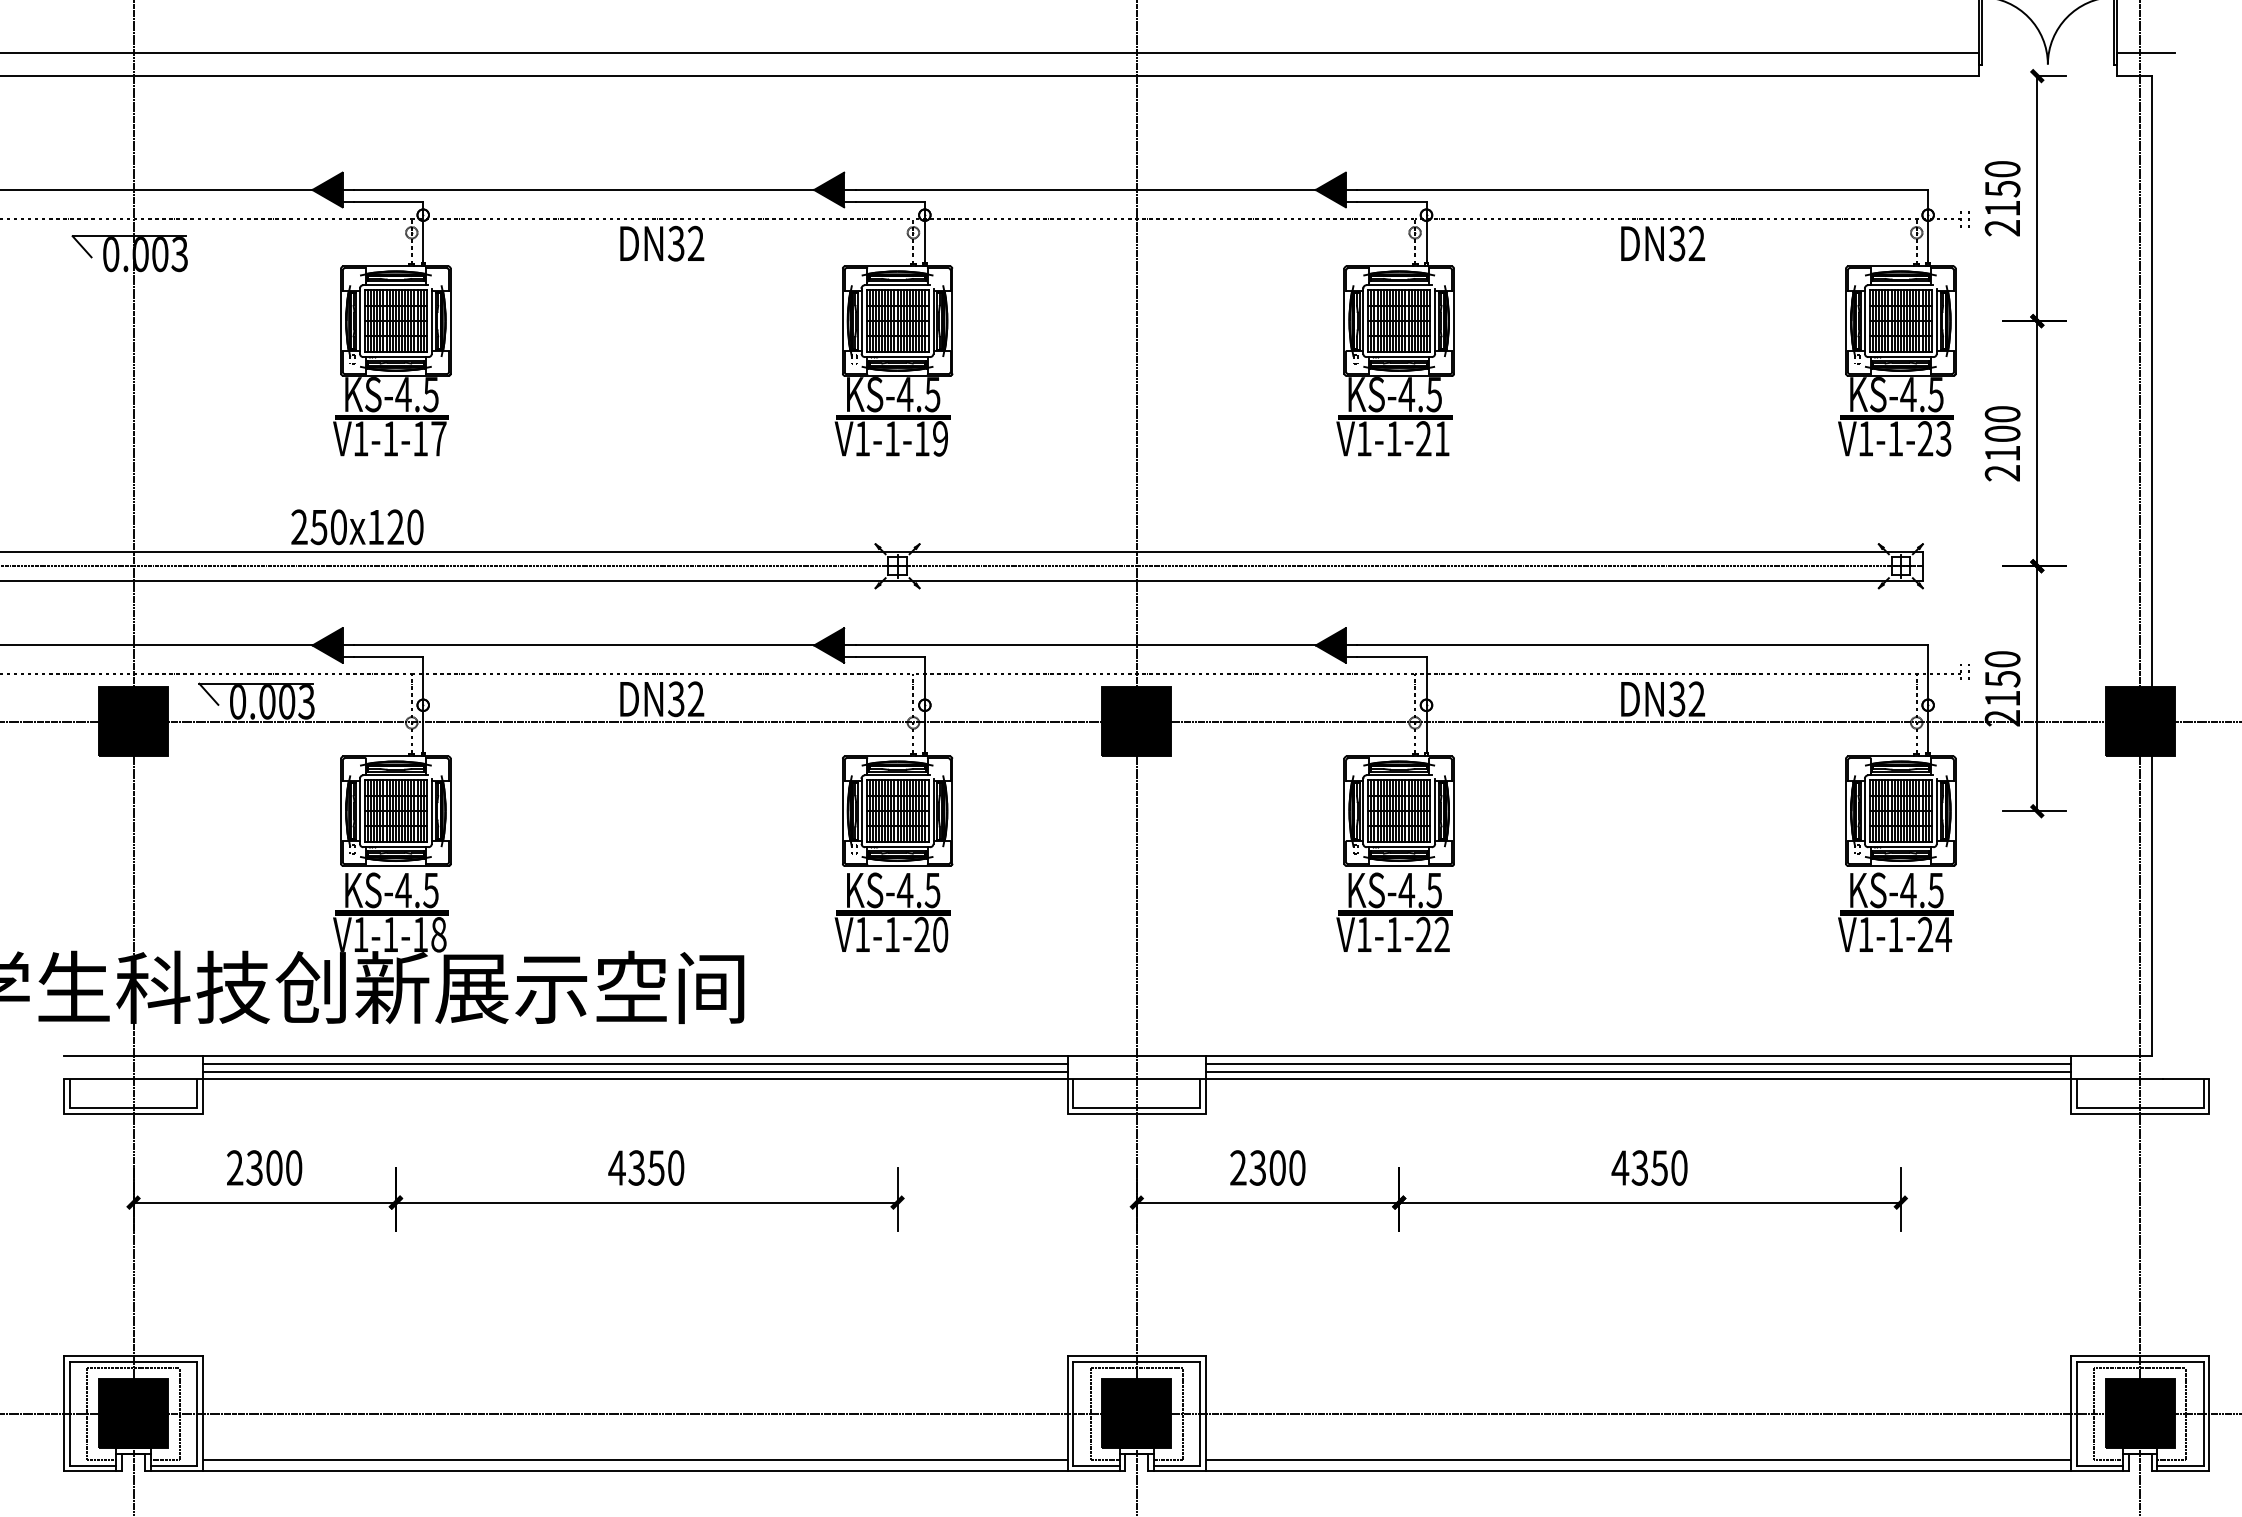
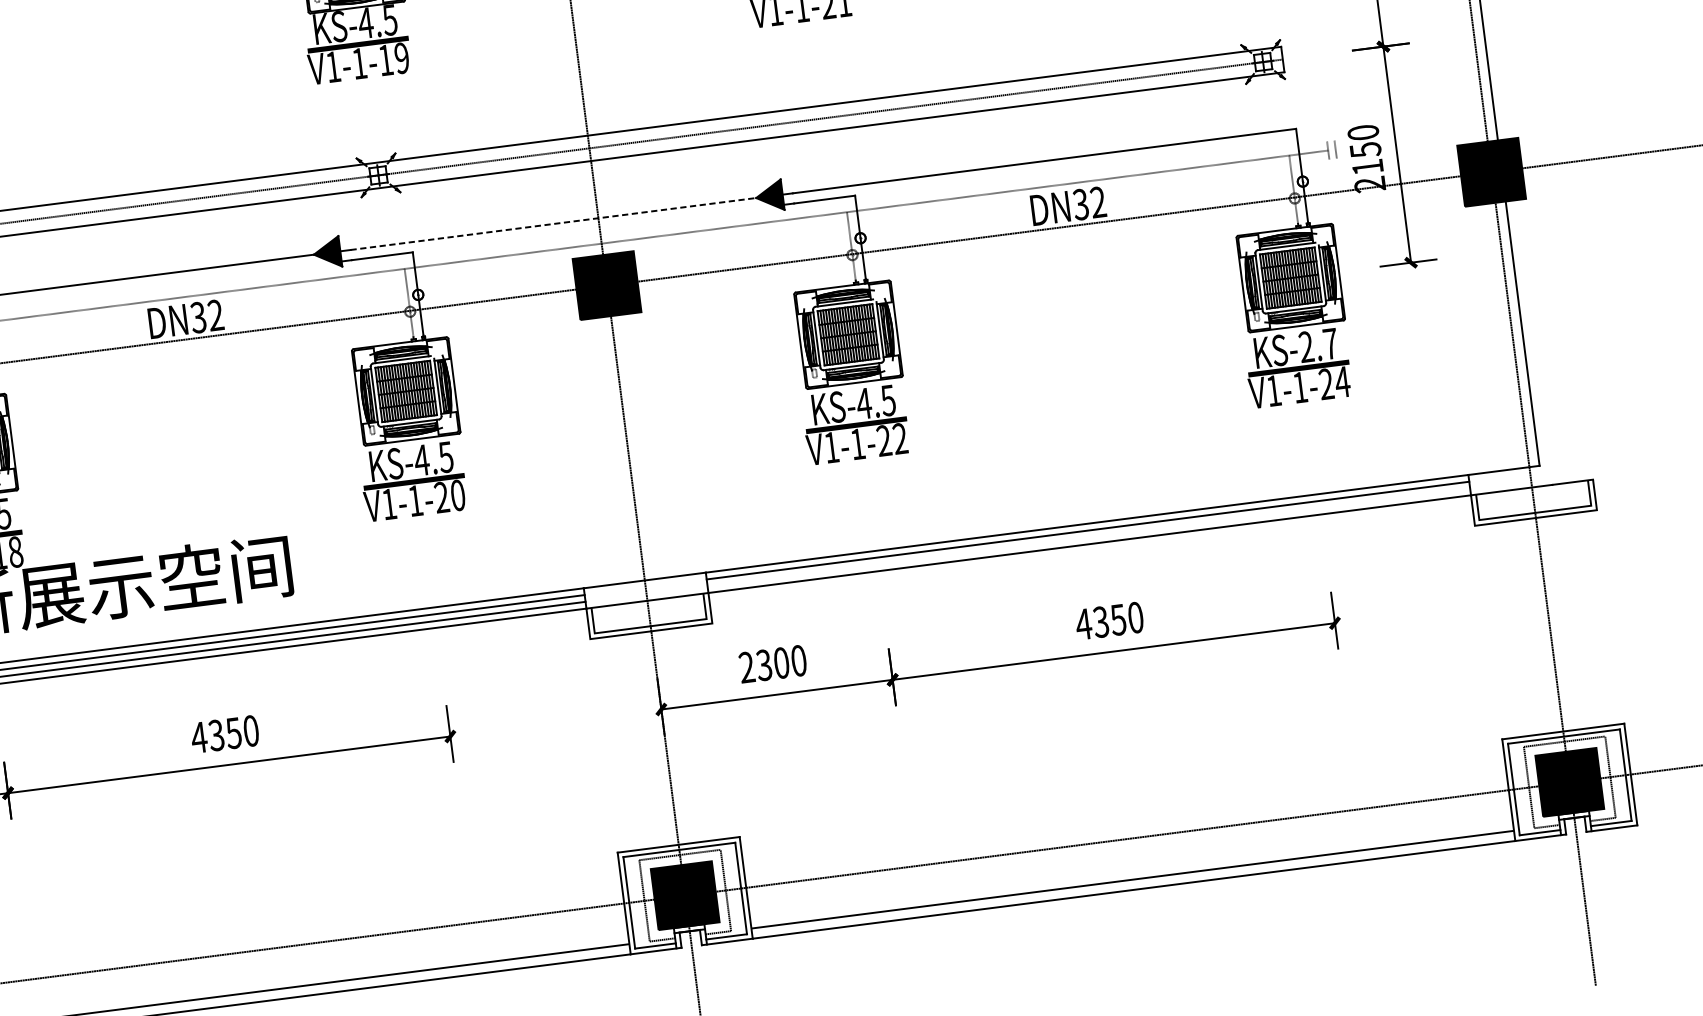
line: (1086, 645) -> (554, 223), solid -> dashed
text: (1921, 890) -> (1317, 345), KS-4.5 -> KS-2.7
line: (1638, 1071) -> (1088, 537), removed

